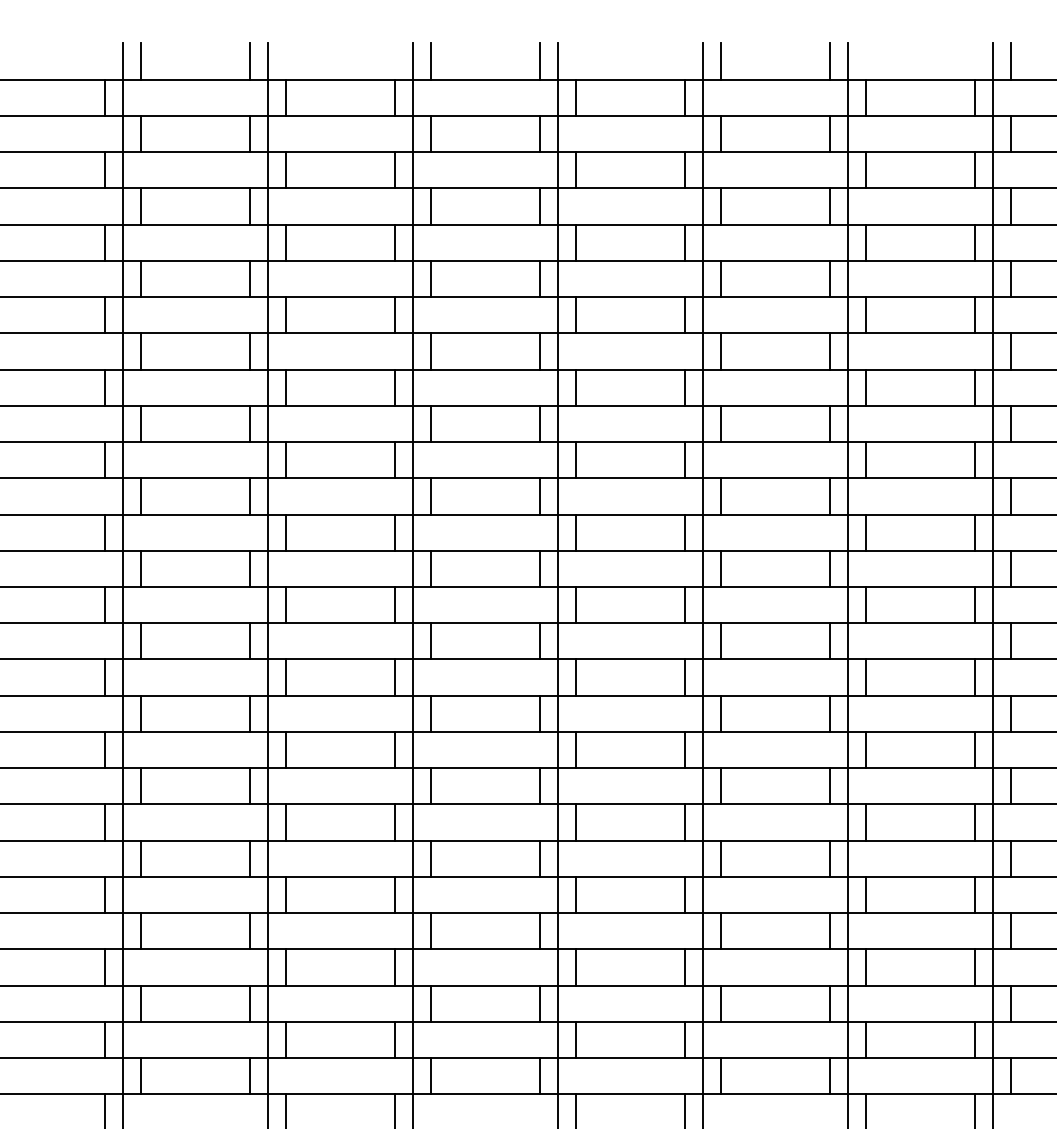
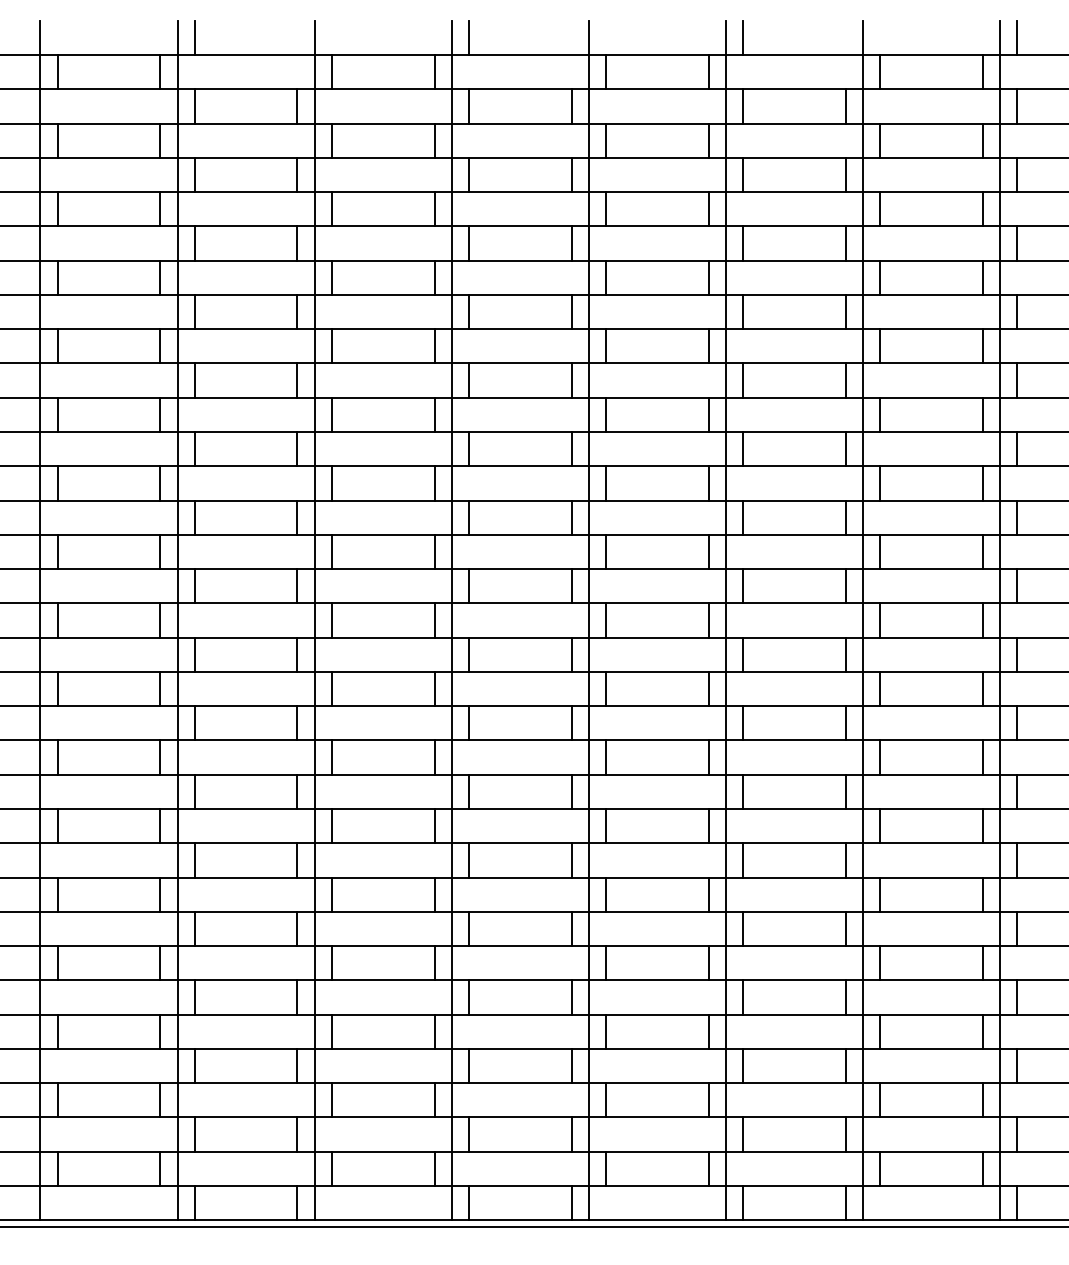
line: (249, 61) -> (297, 37), removed
line: (539, 61) -> (571, 37), removed
line: (829, 61) -> (845, 37), removed

